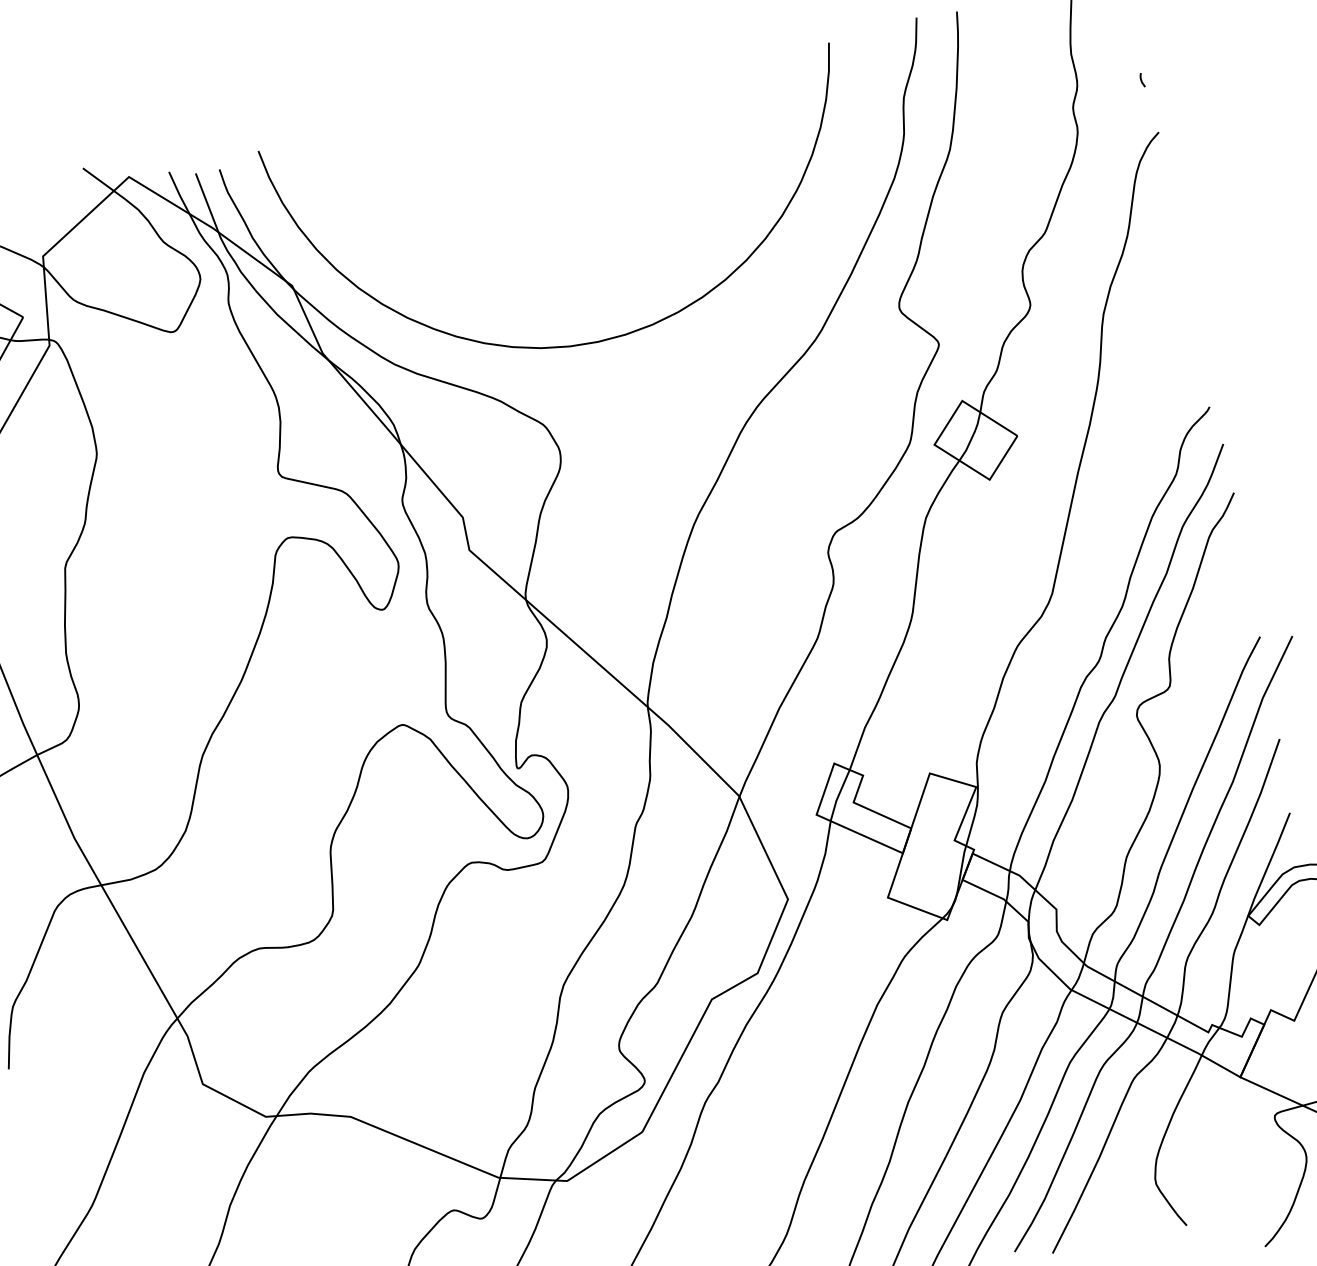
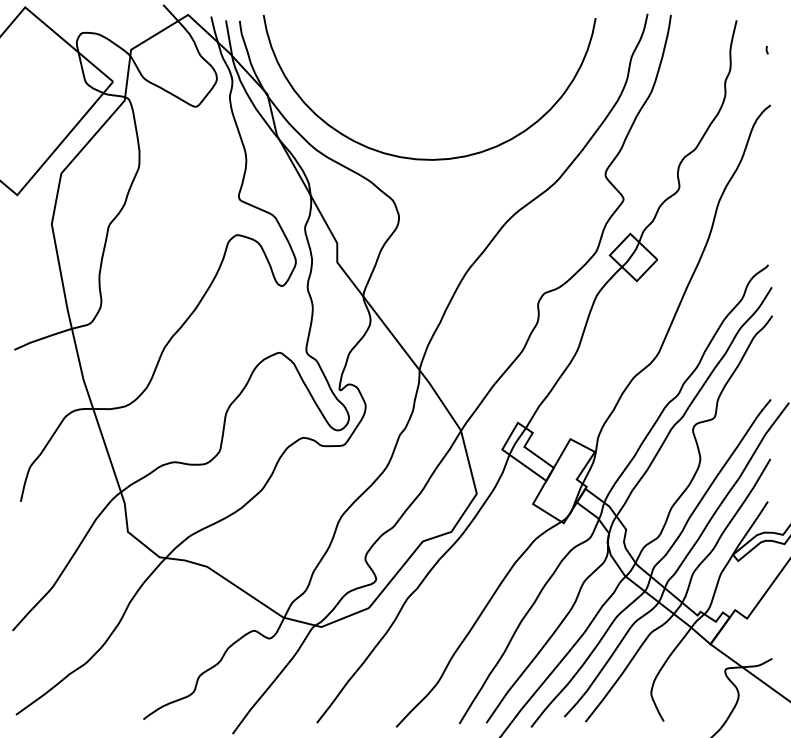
line: (1140, 79) -> (766, 49), moved

